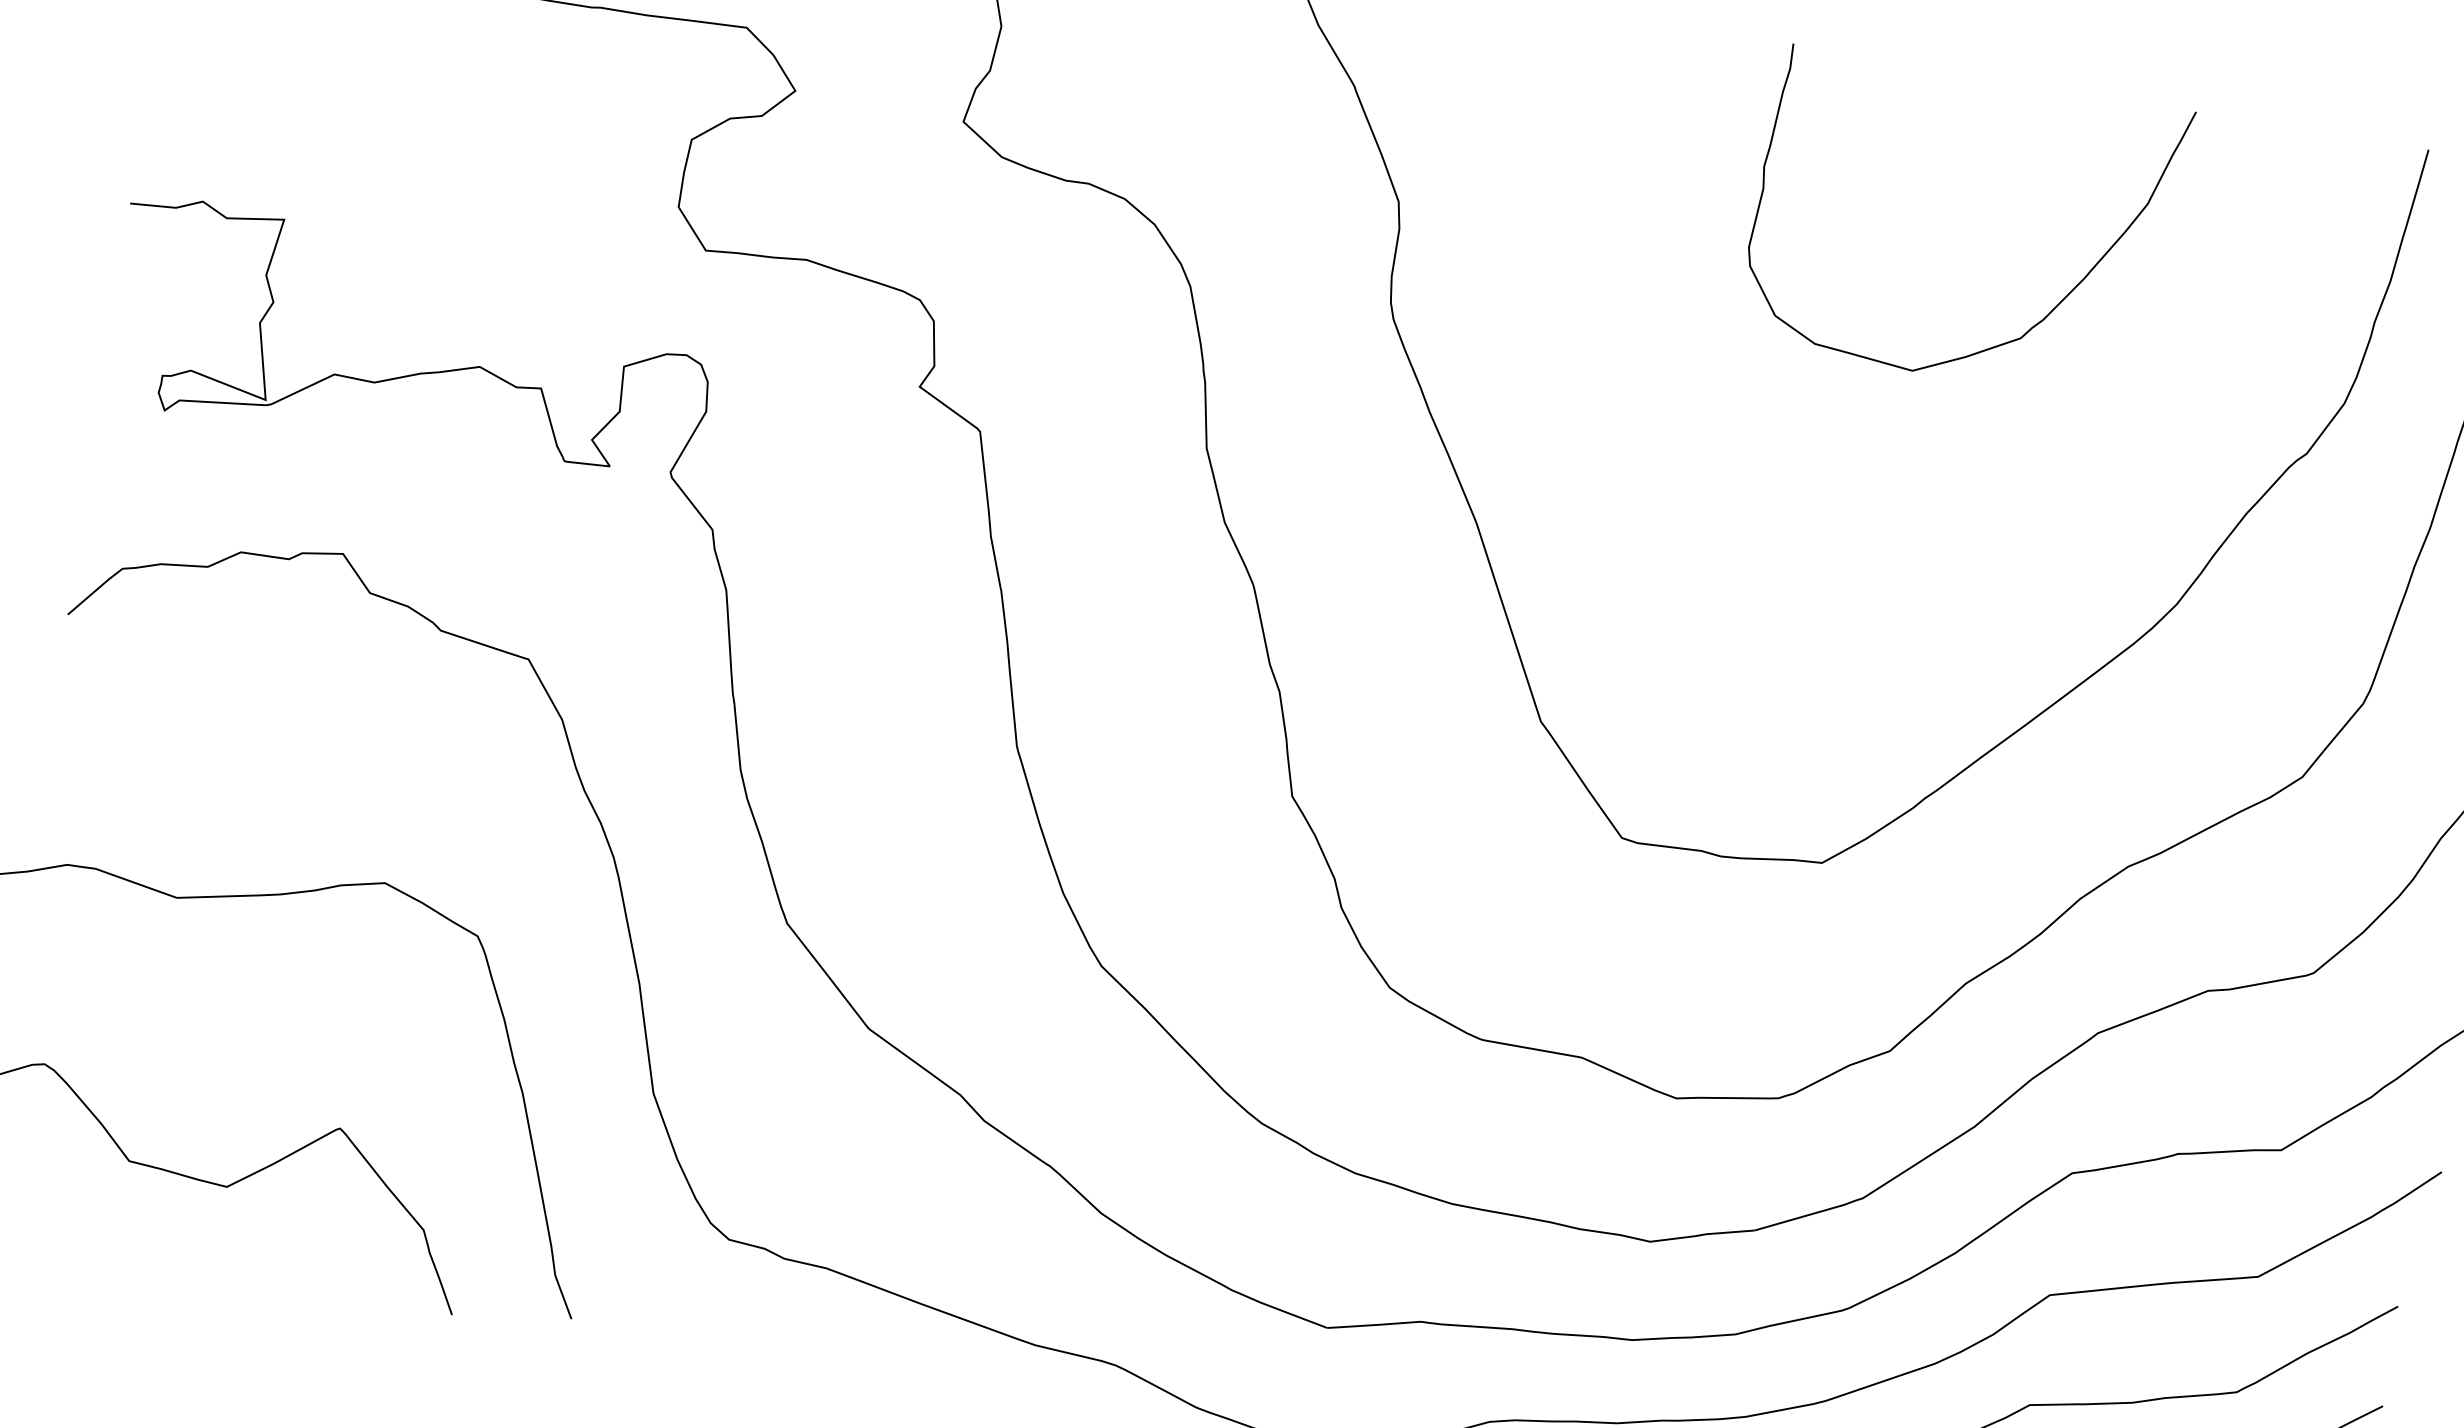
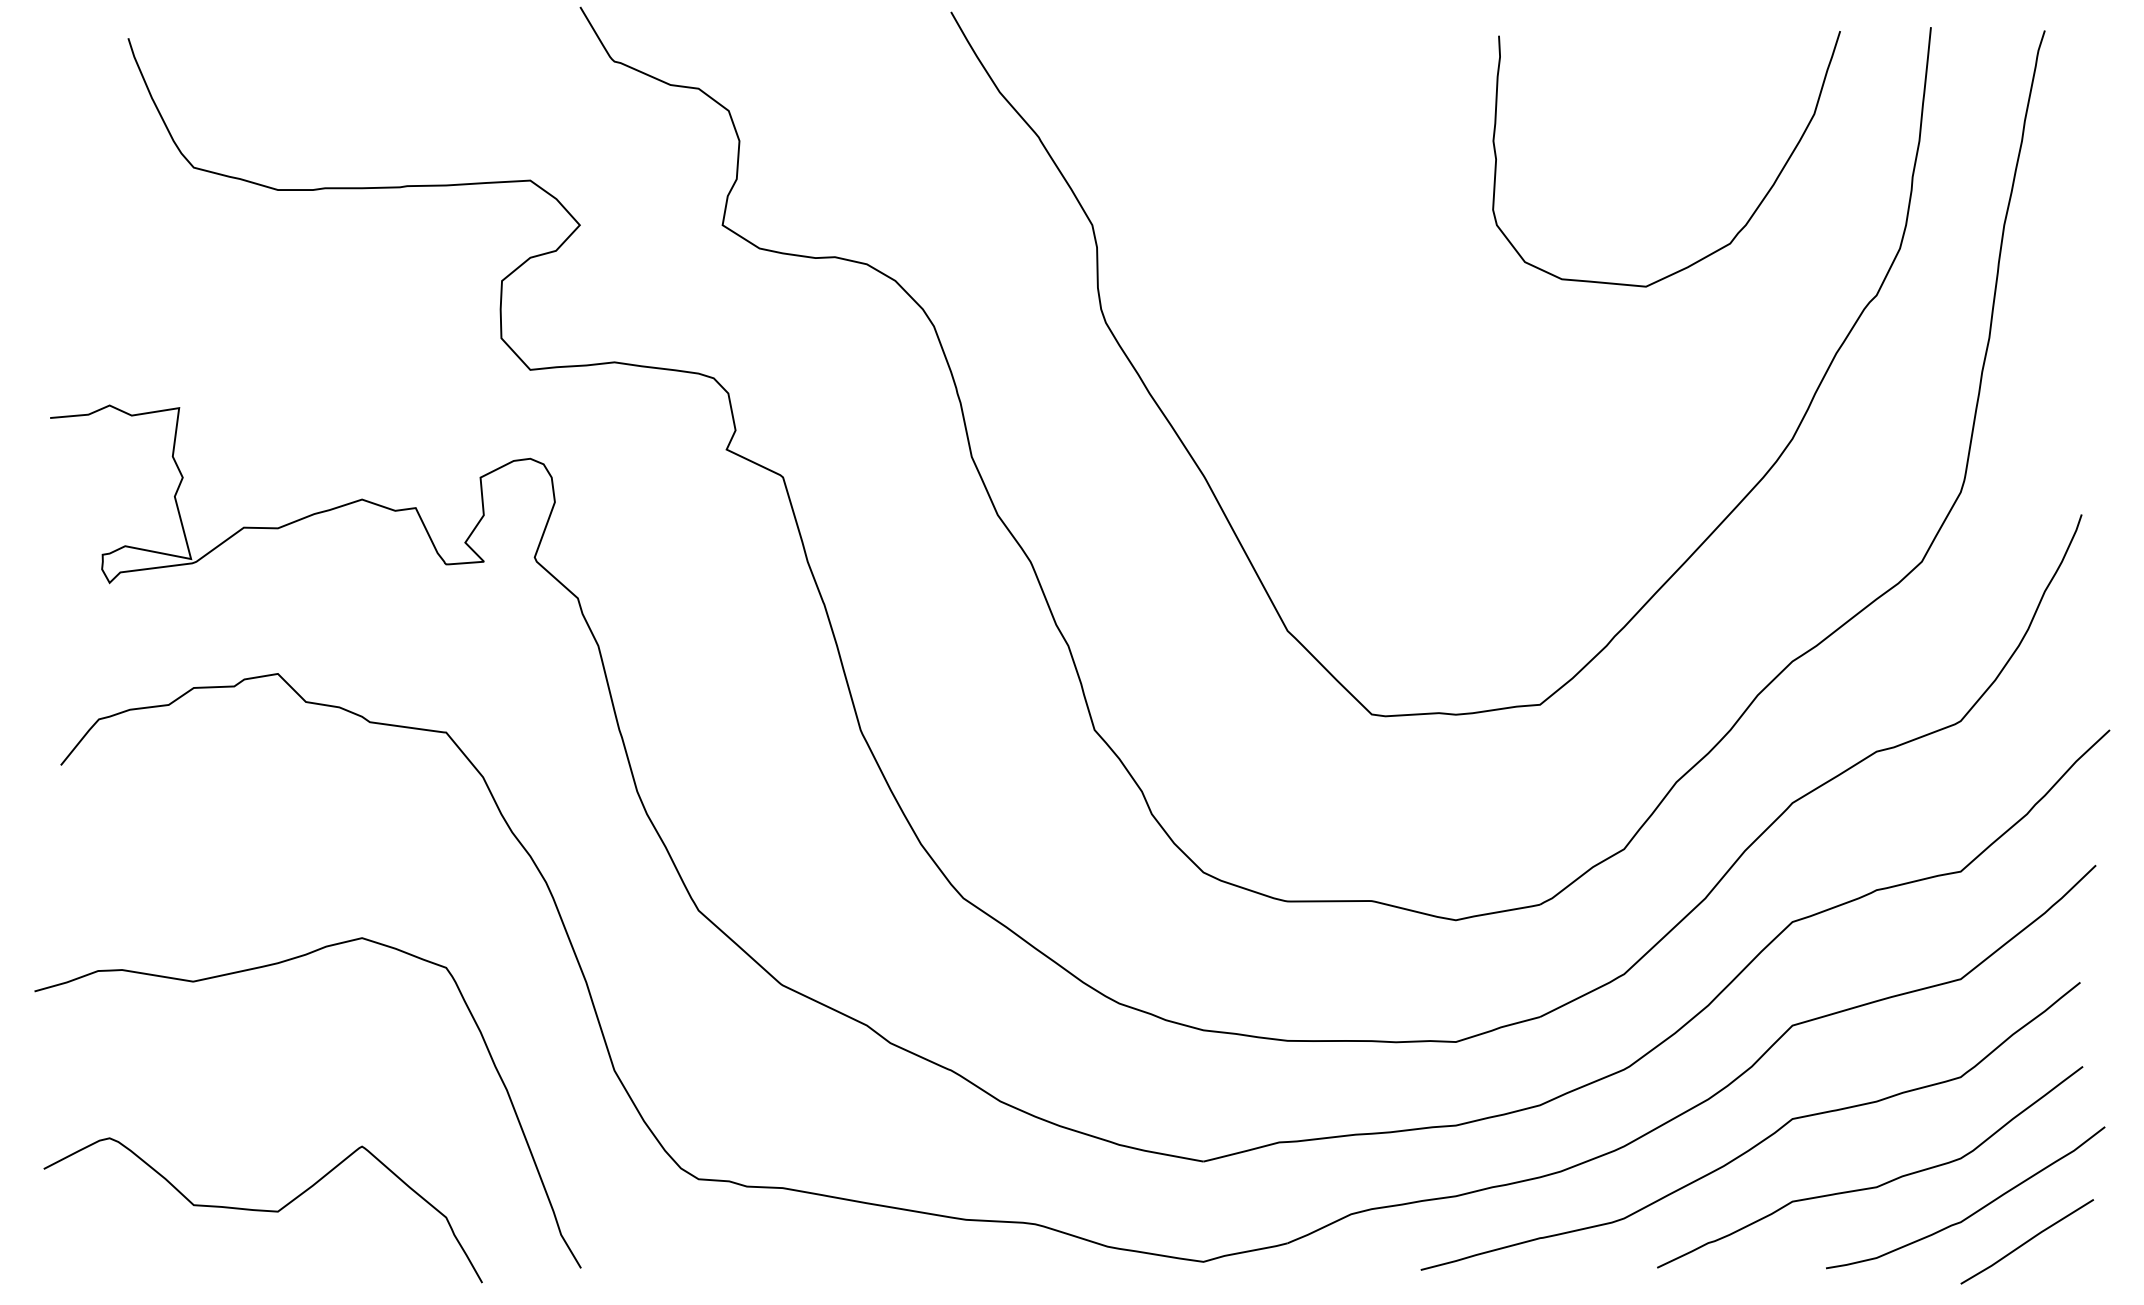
curve: (2046, 314) -> (1747, 220), moved

